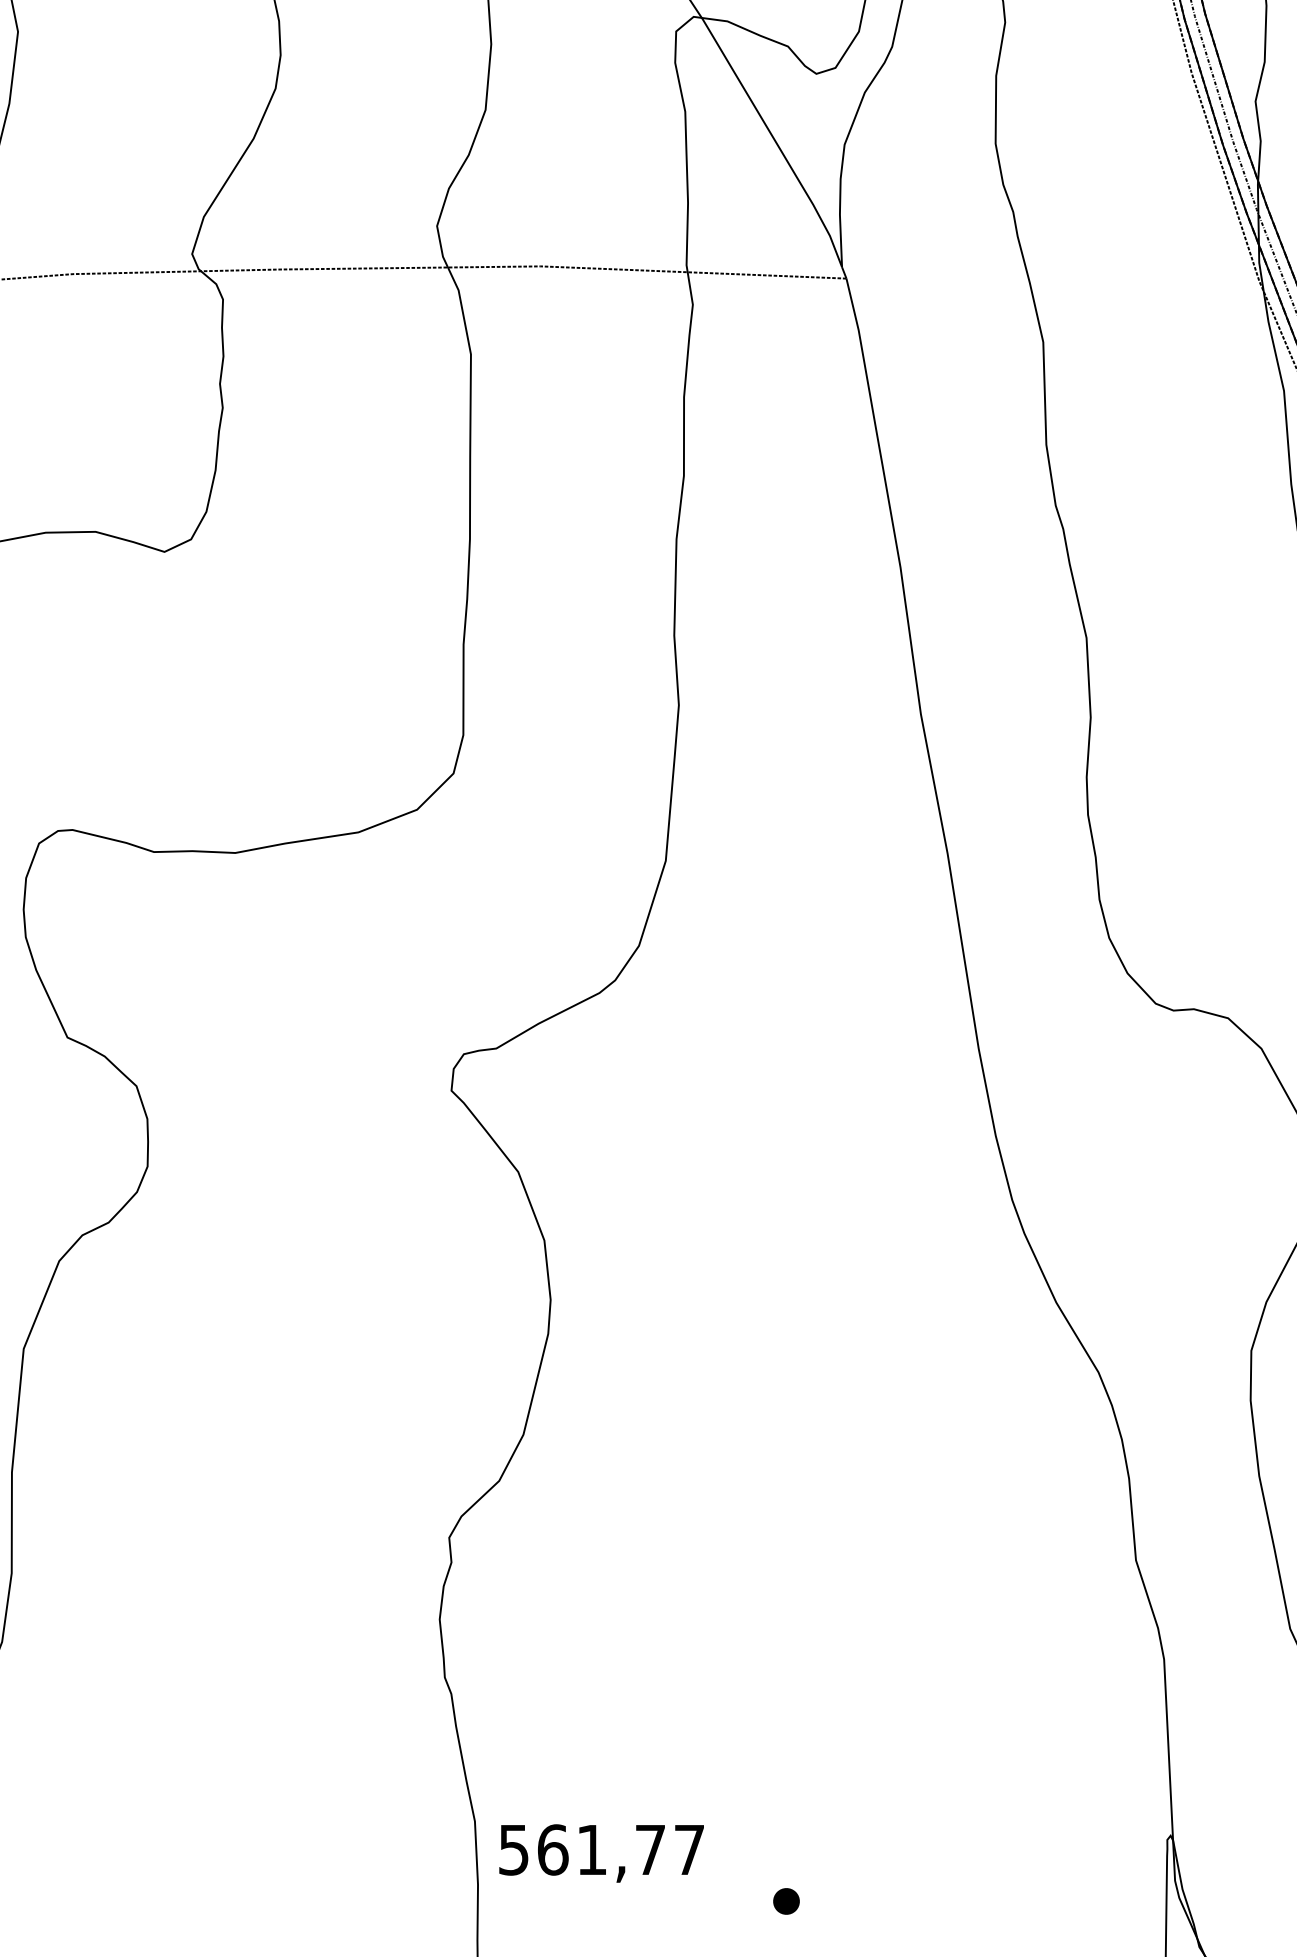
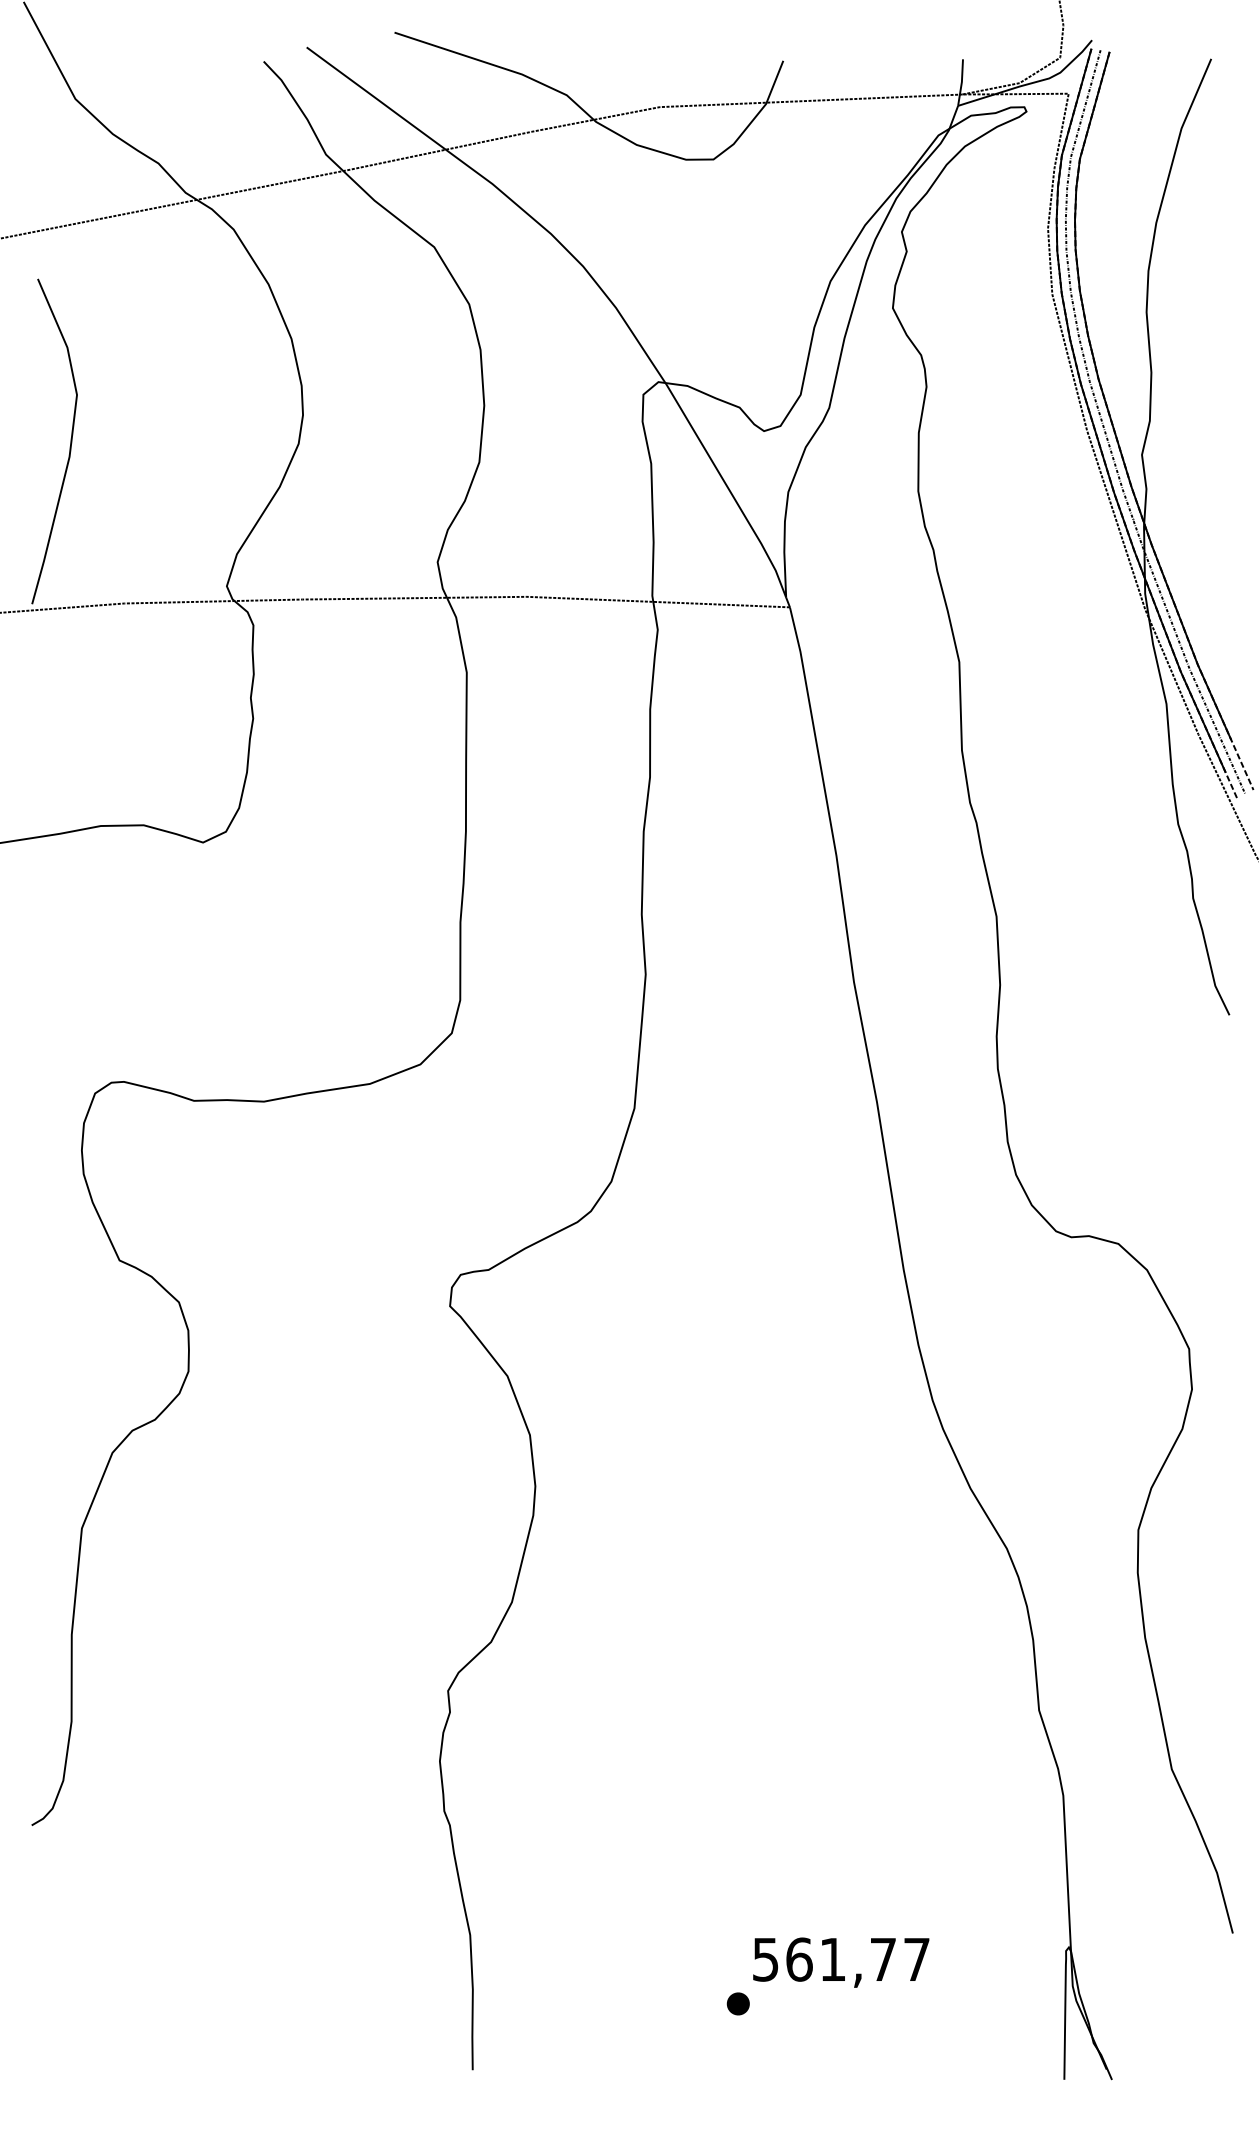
text: (601, 1853) -> (841, 1962), moved

